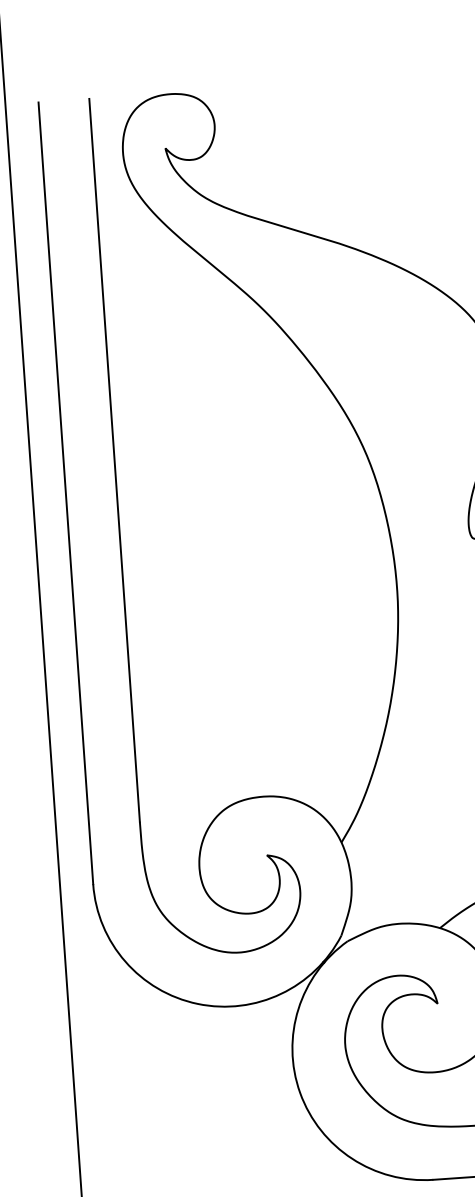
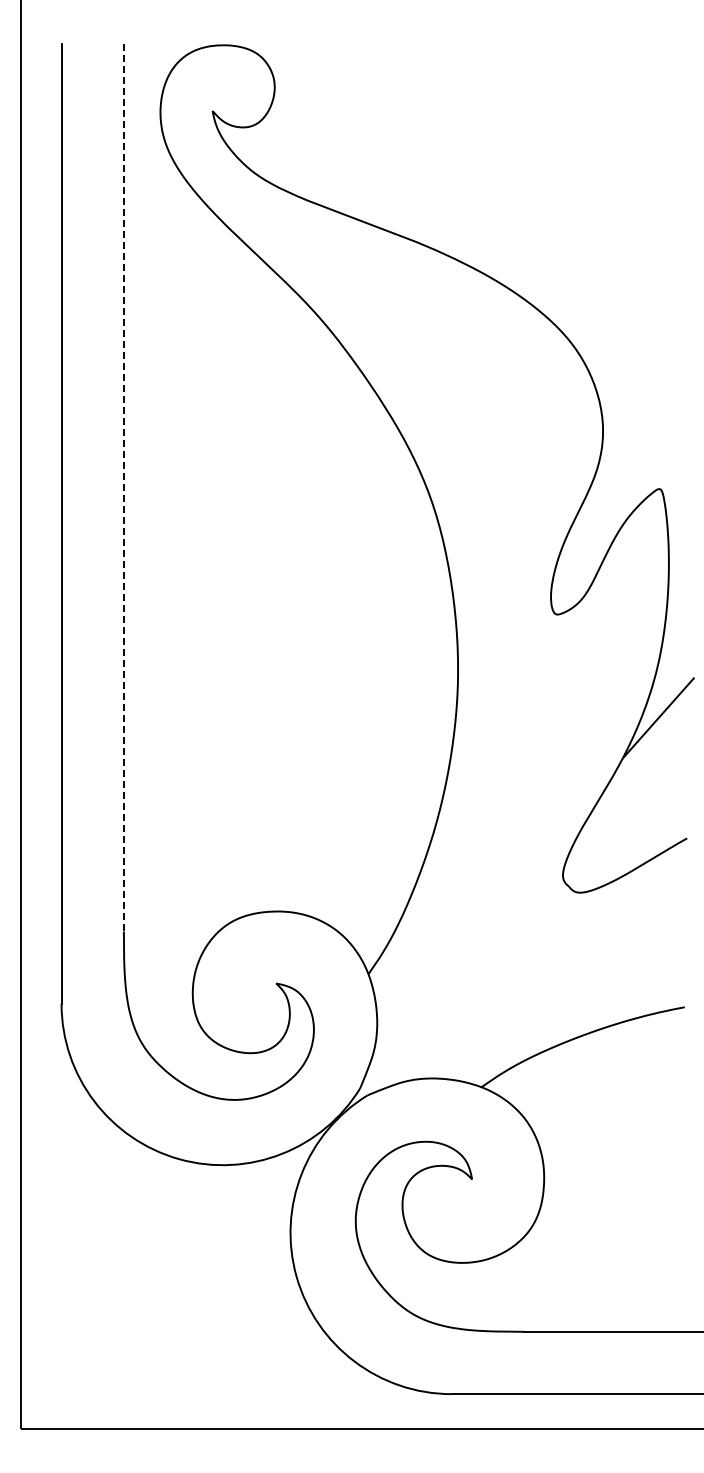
line: (114, 460) -> (123, 487), solid -> dashed

